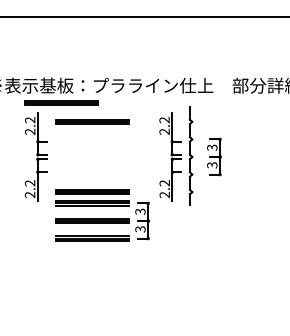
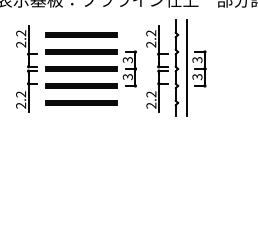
part: (61, 102) -> (51, 16), removed
line: (201, 155) -> (186, 67), added
part: (102, 220) -> (91, 68), moved

